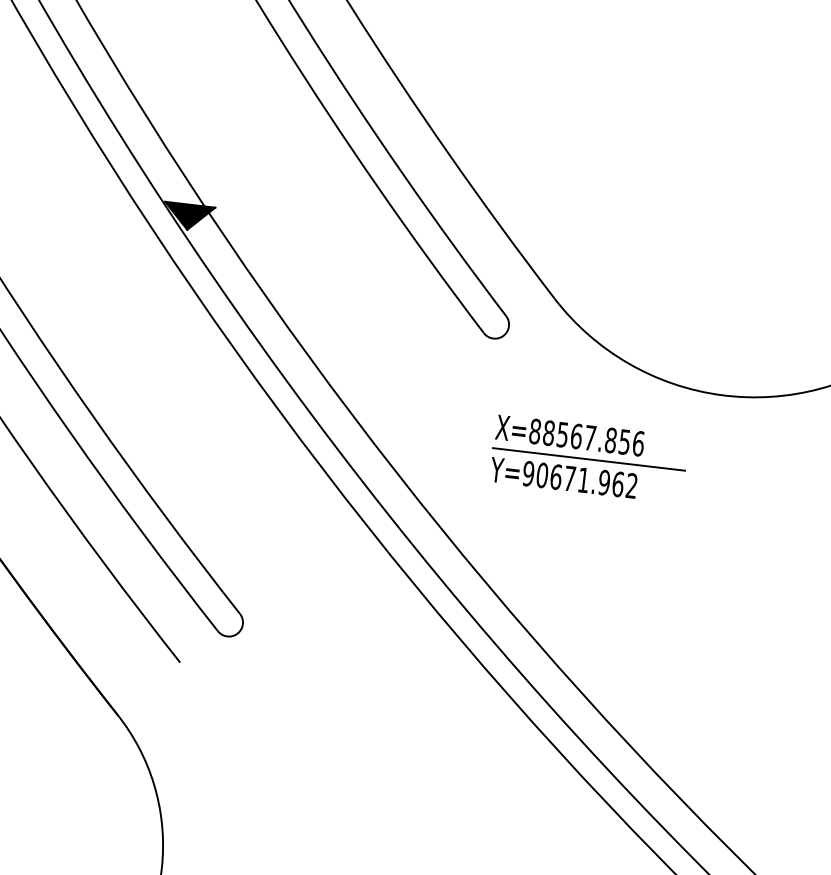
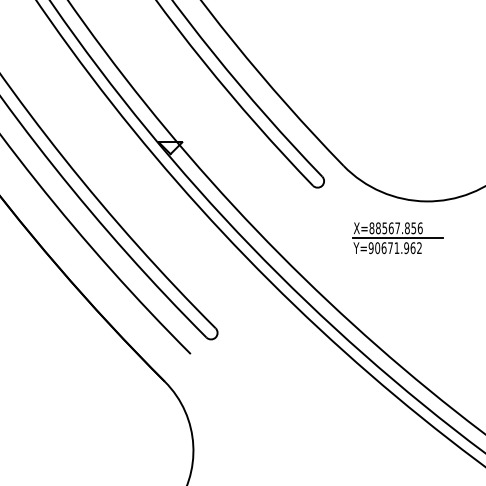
fill: (188, 217) -> (170, 148), removed
part: (587, 459) -> (397, 238), moved

